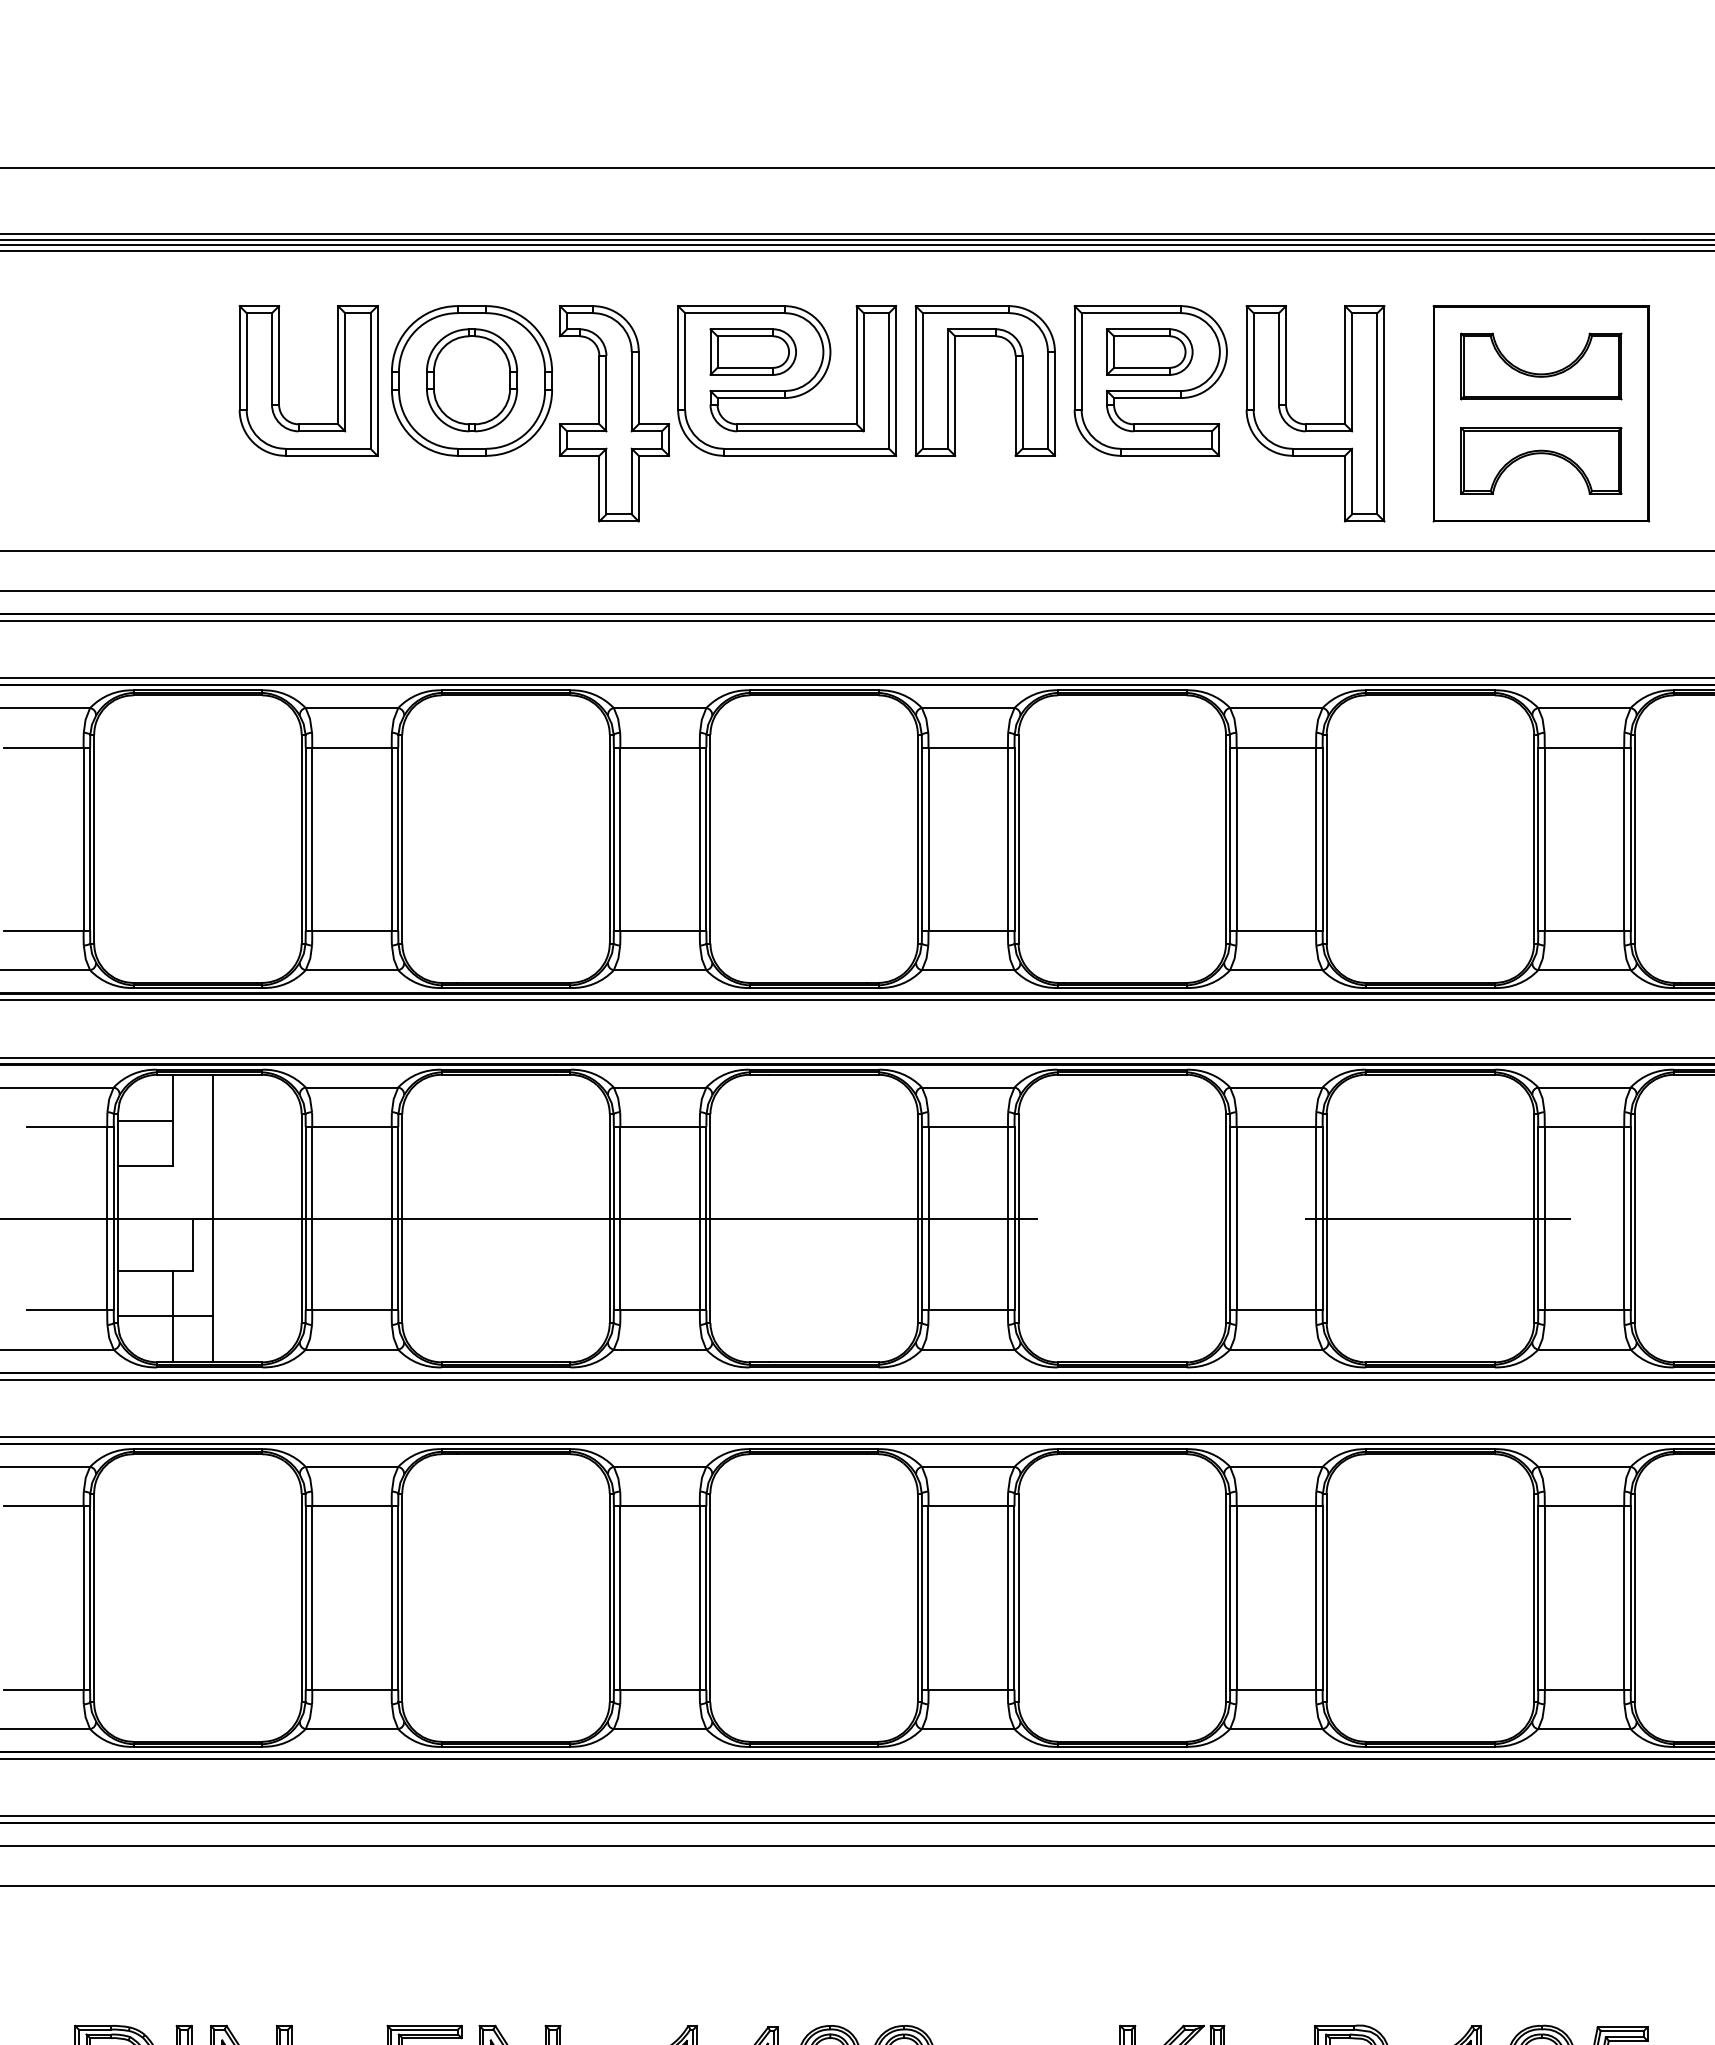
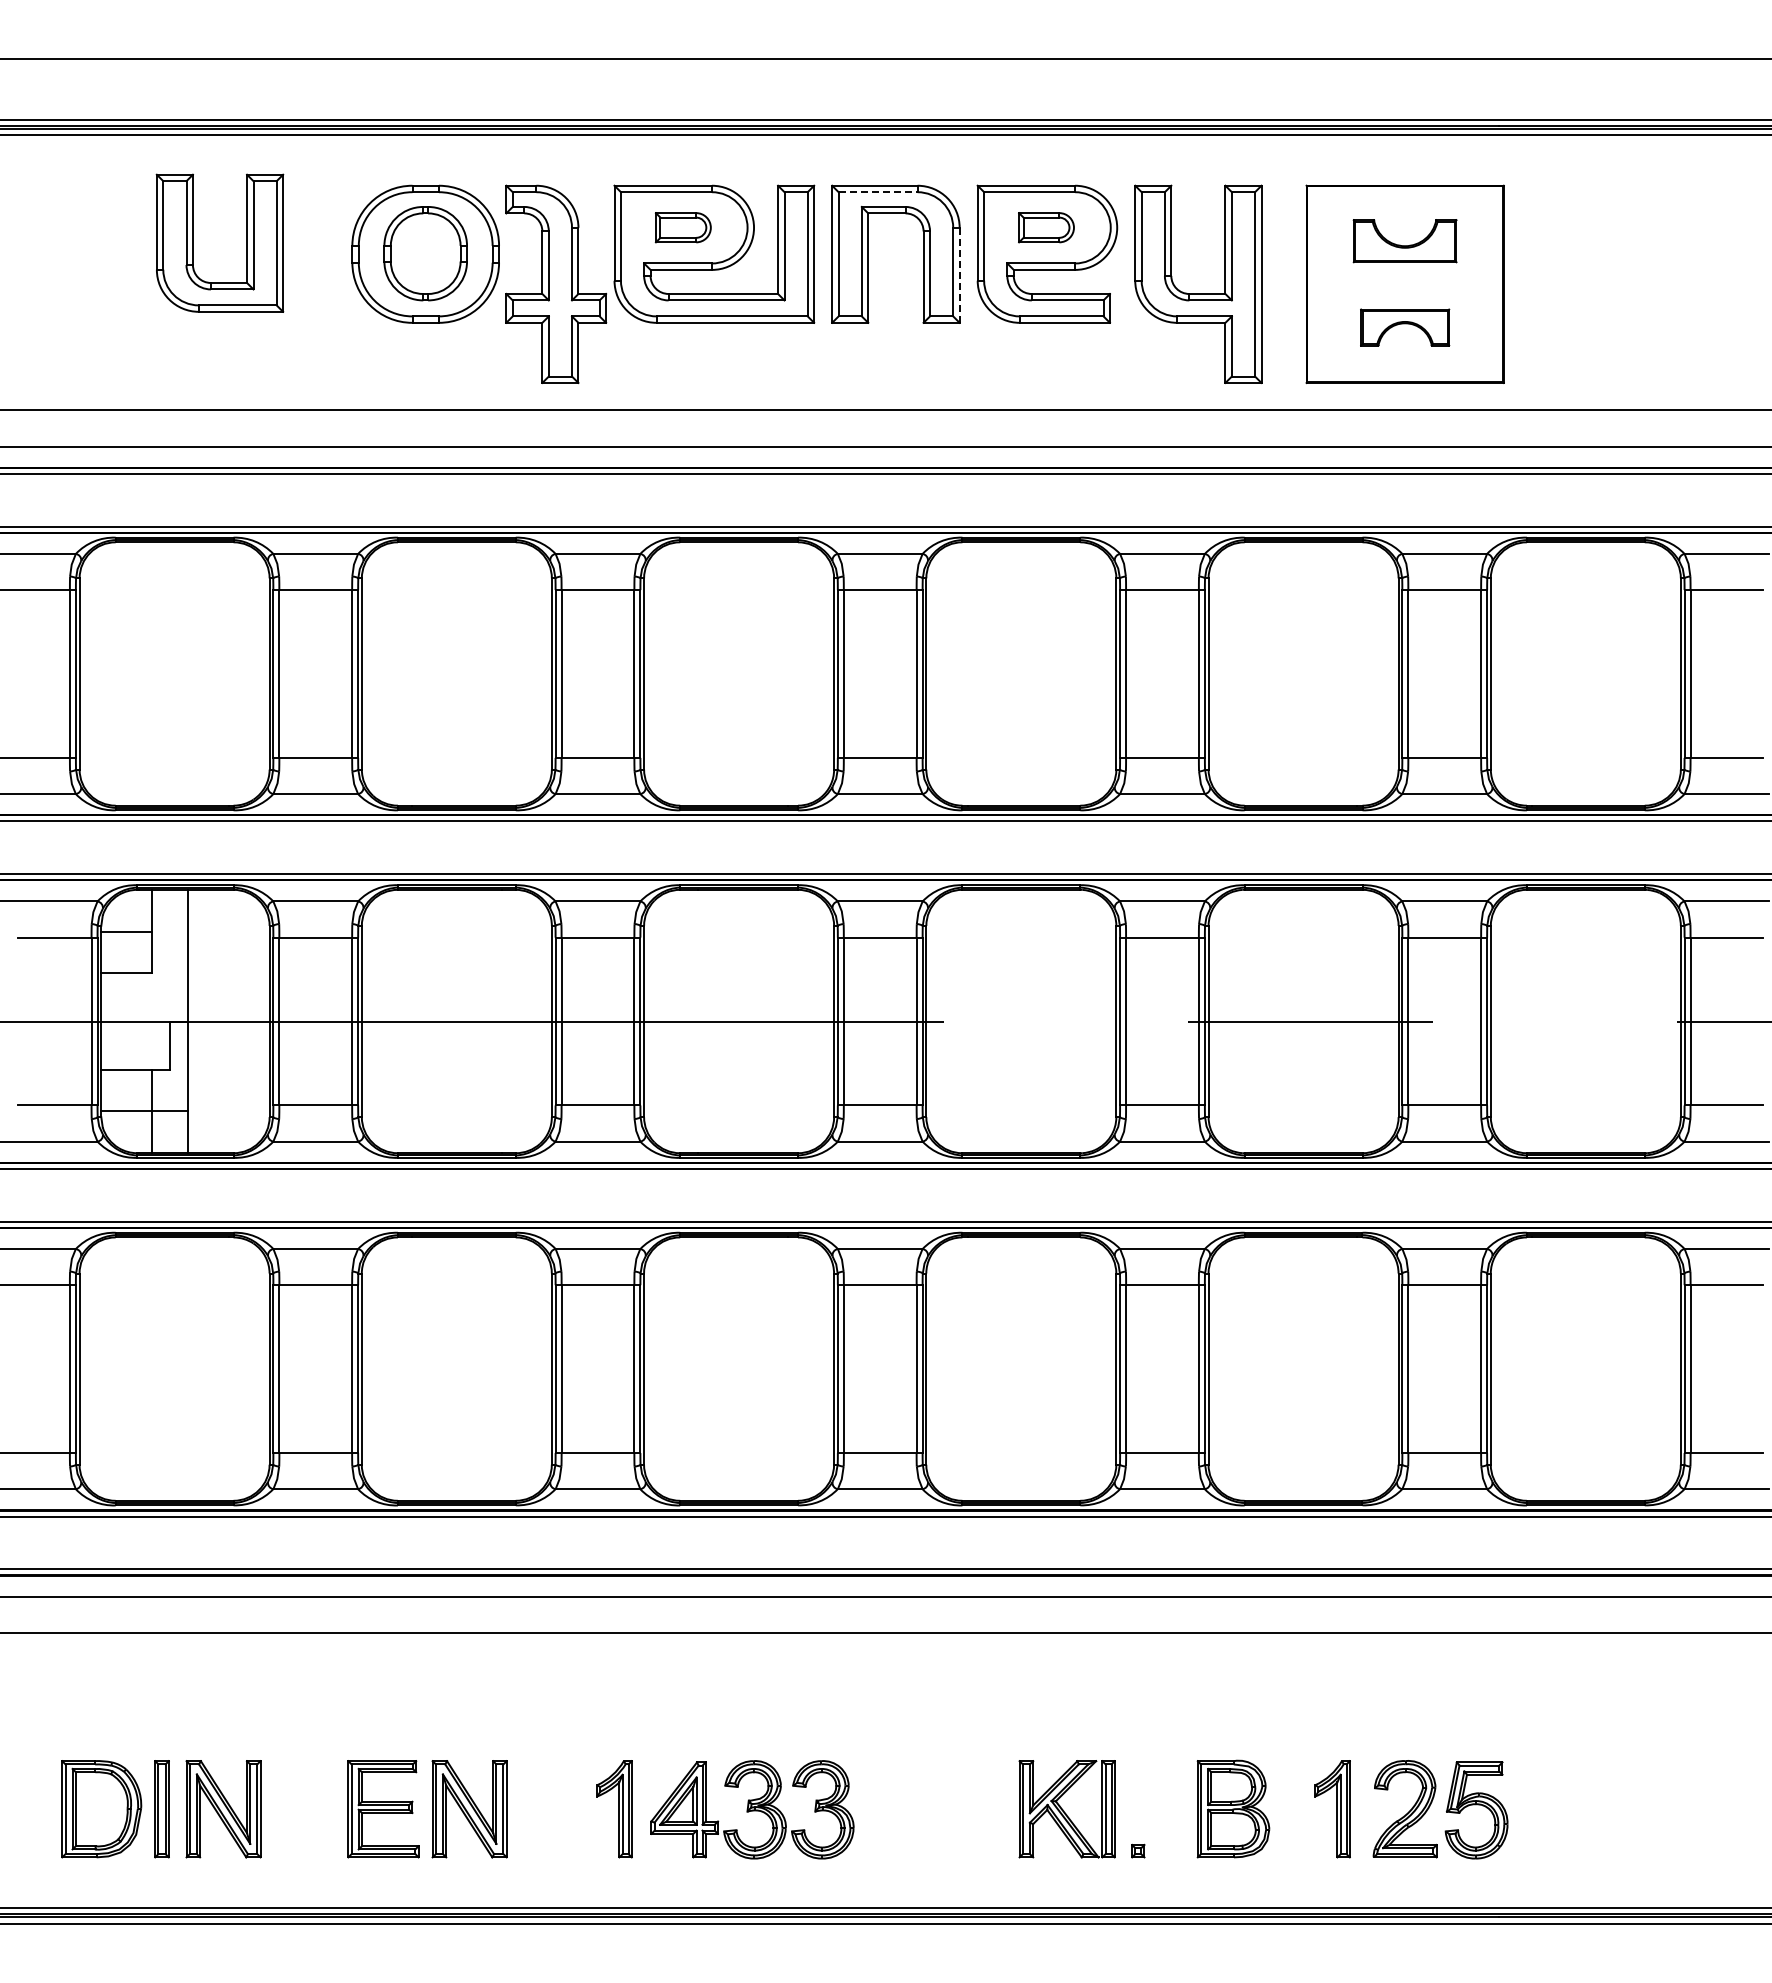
line: (966, 313) -> (878, 192), solid -> dashed
part: (753, 351) -> (683, 227), size x0.7
part: (1149, 351) -> (1046, 227), size x0.7
part: (1540, 366) -> (1404, 241), size x0.7
part: (279, 380) -> (193, 242), moved
line: (1054, 404) -> (959, 275), solid -> dashed
part: (1540, 460) -> (1404, 327), size x0.6

